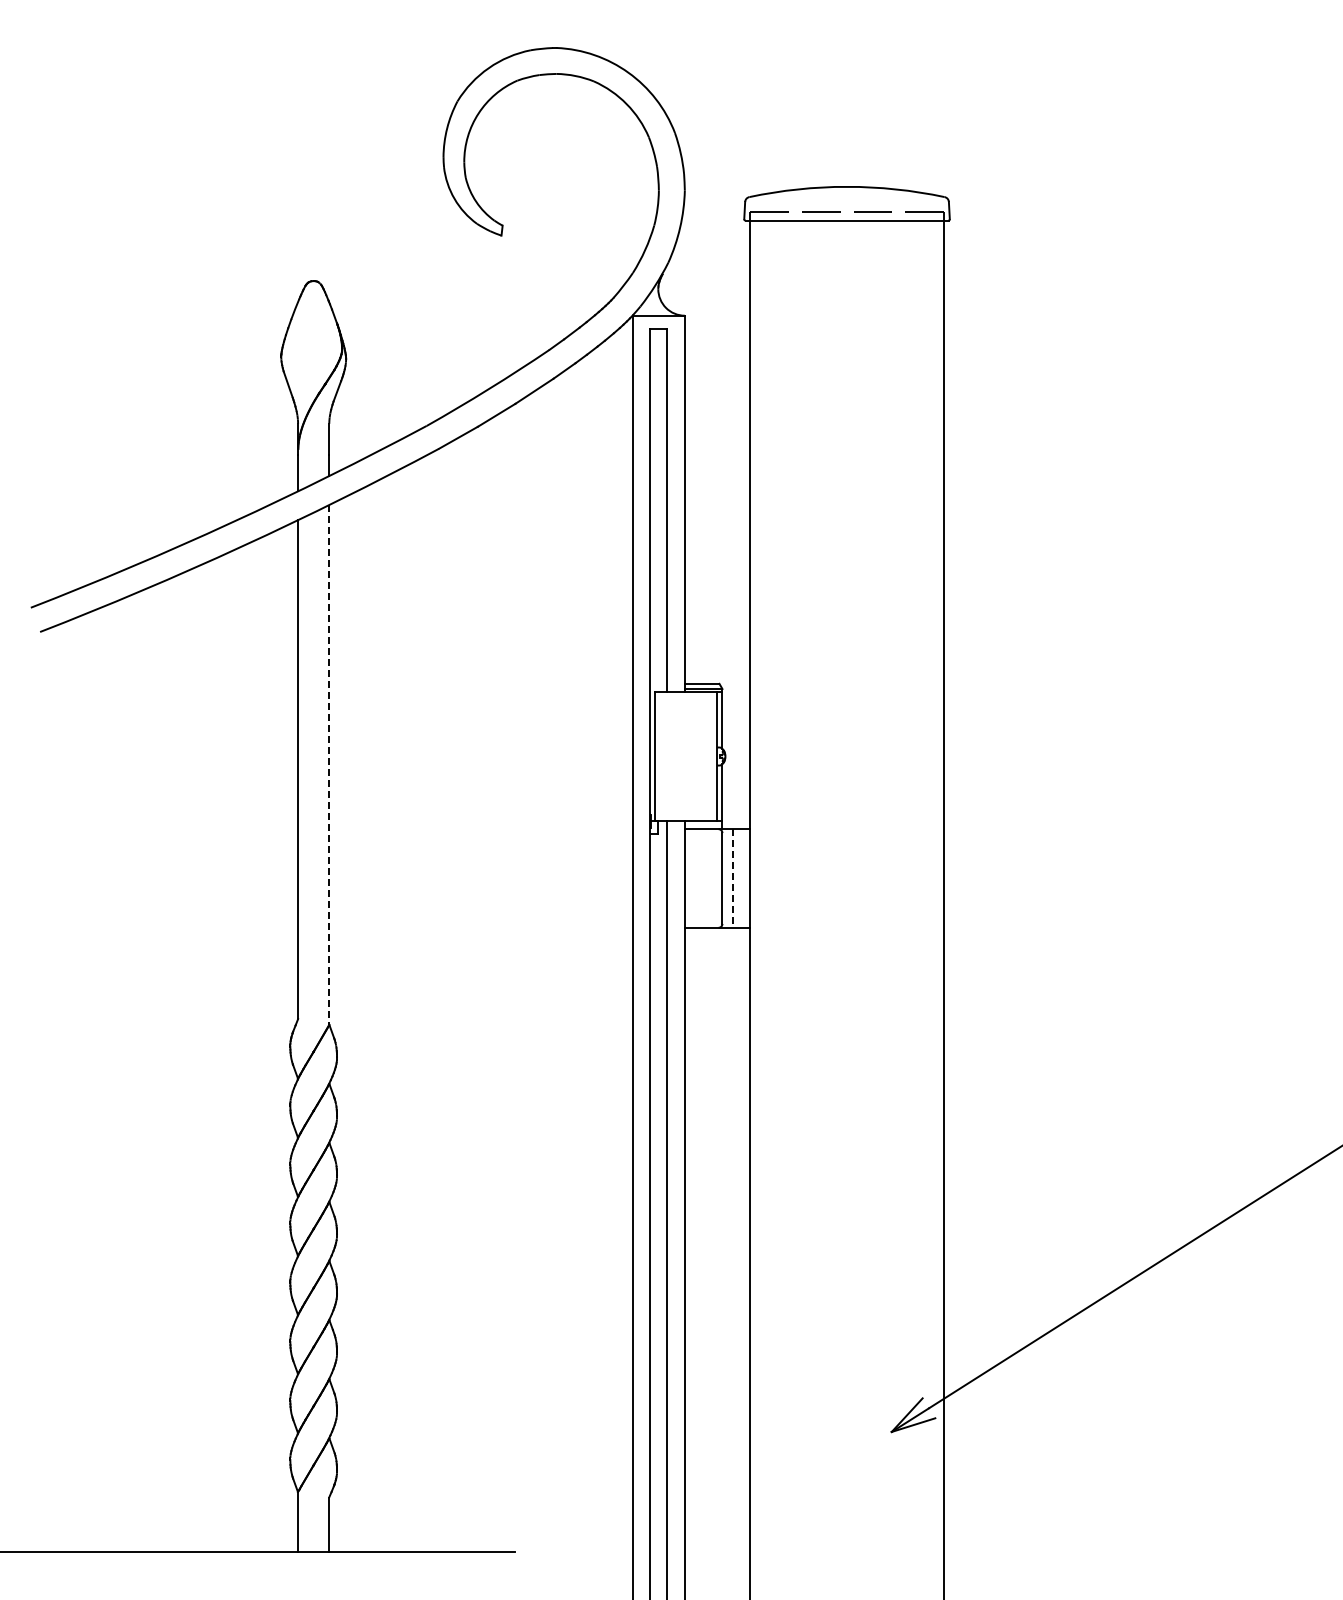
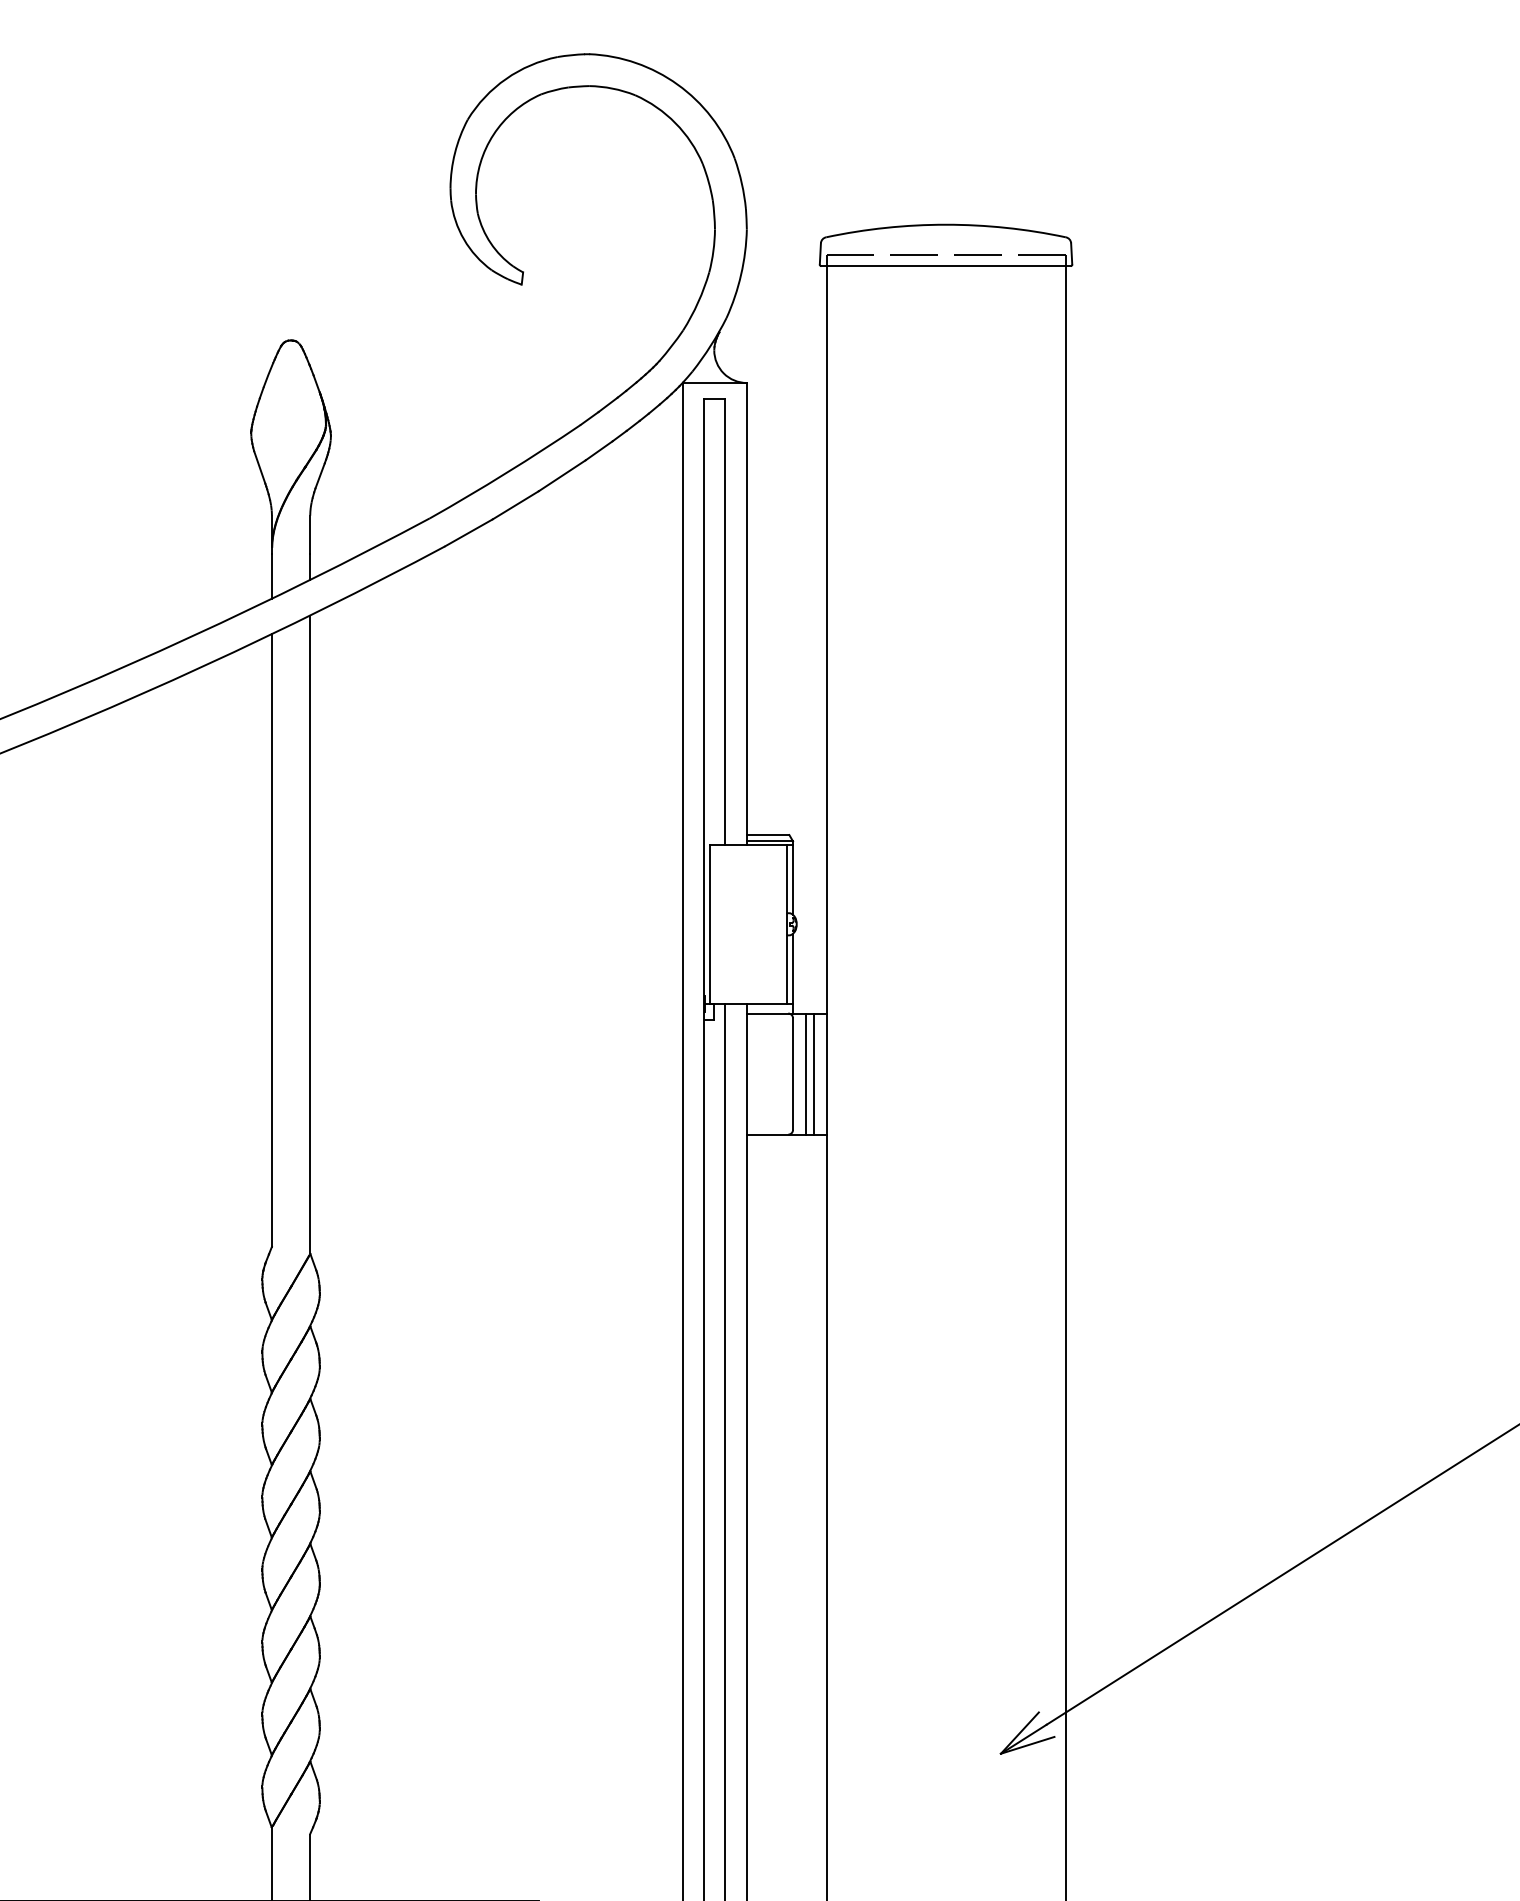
line: (329, 764) -> (310, 934), dashed -> solid
line: (739, 878) -> (813, 1074), added
line: (732, 879) -> (805, 1075), dashed -> solid

